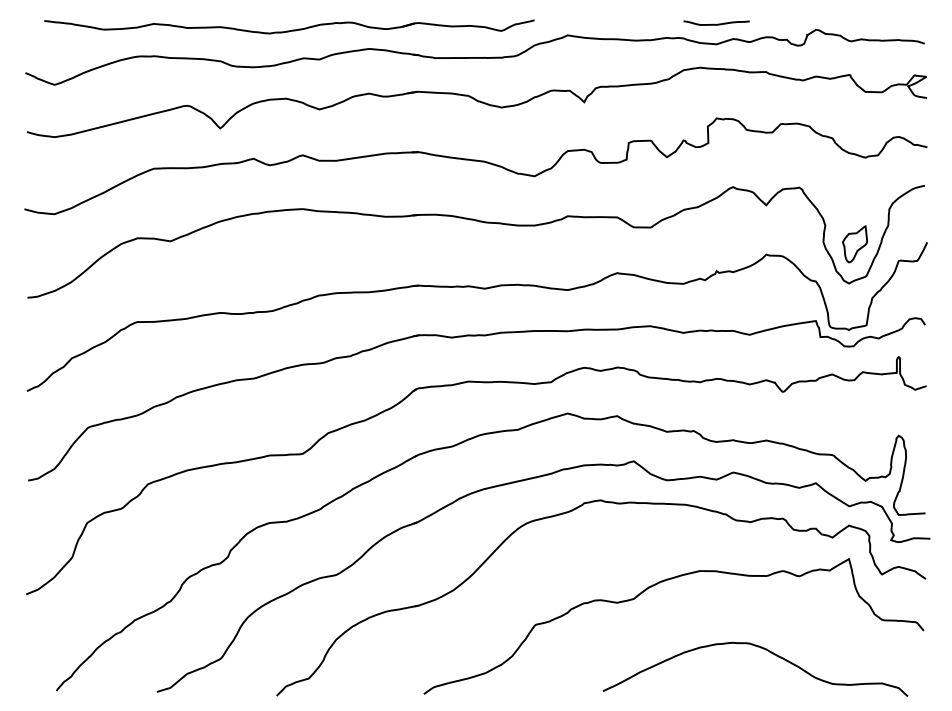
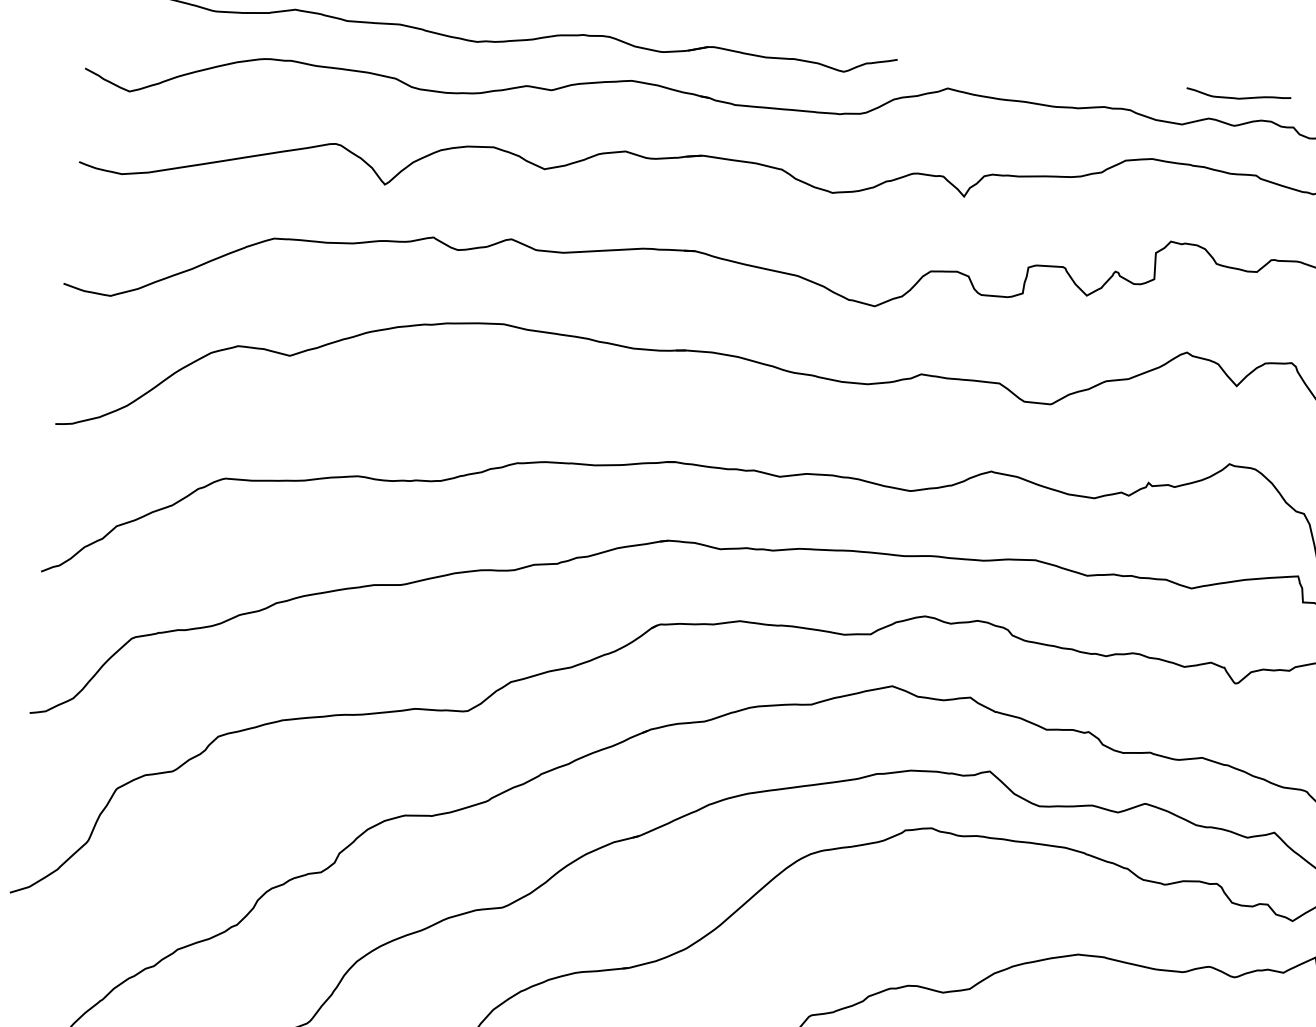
curve: (717, 23) -> (1240, 96), moved

